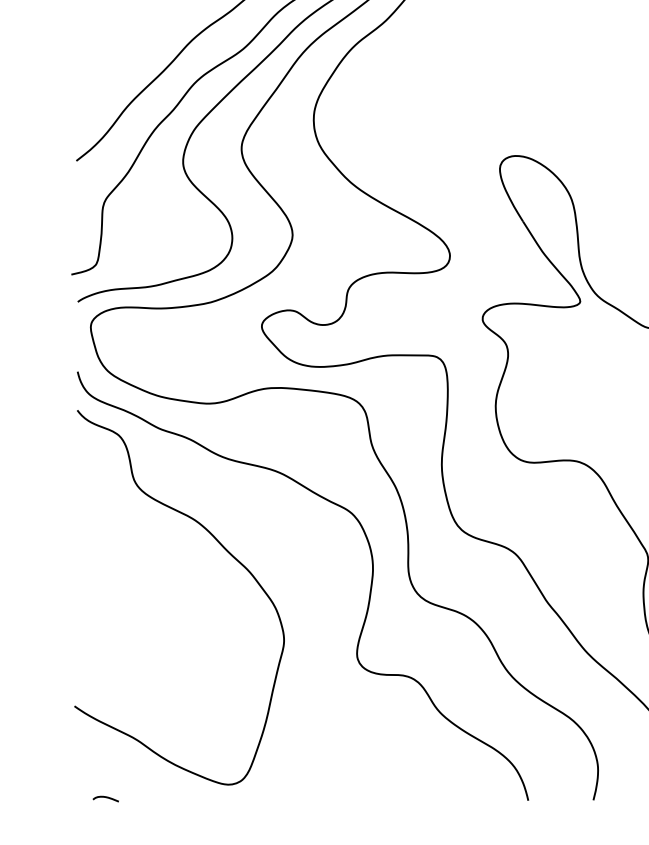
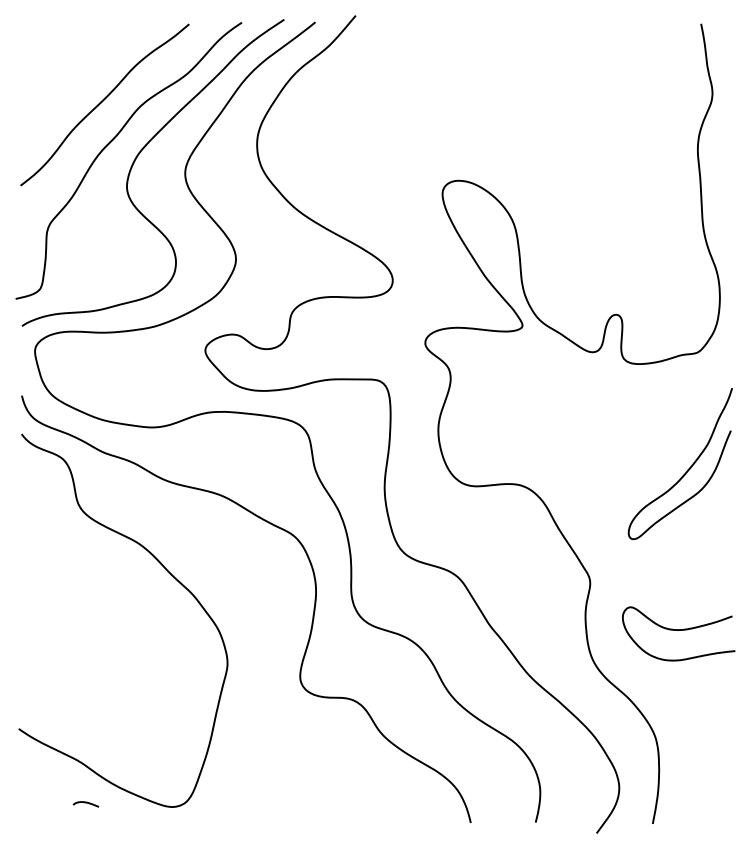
curve: (105, 798) -> (85, 803), moved

